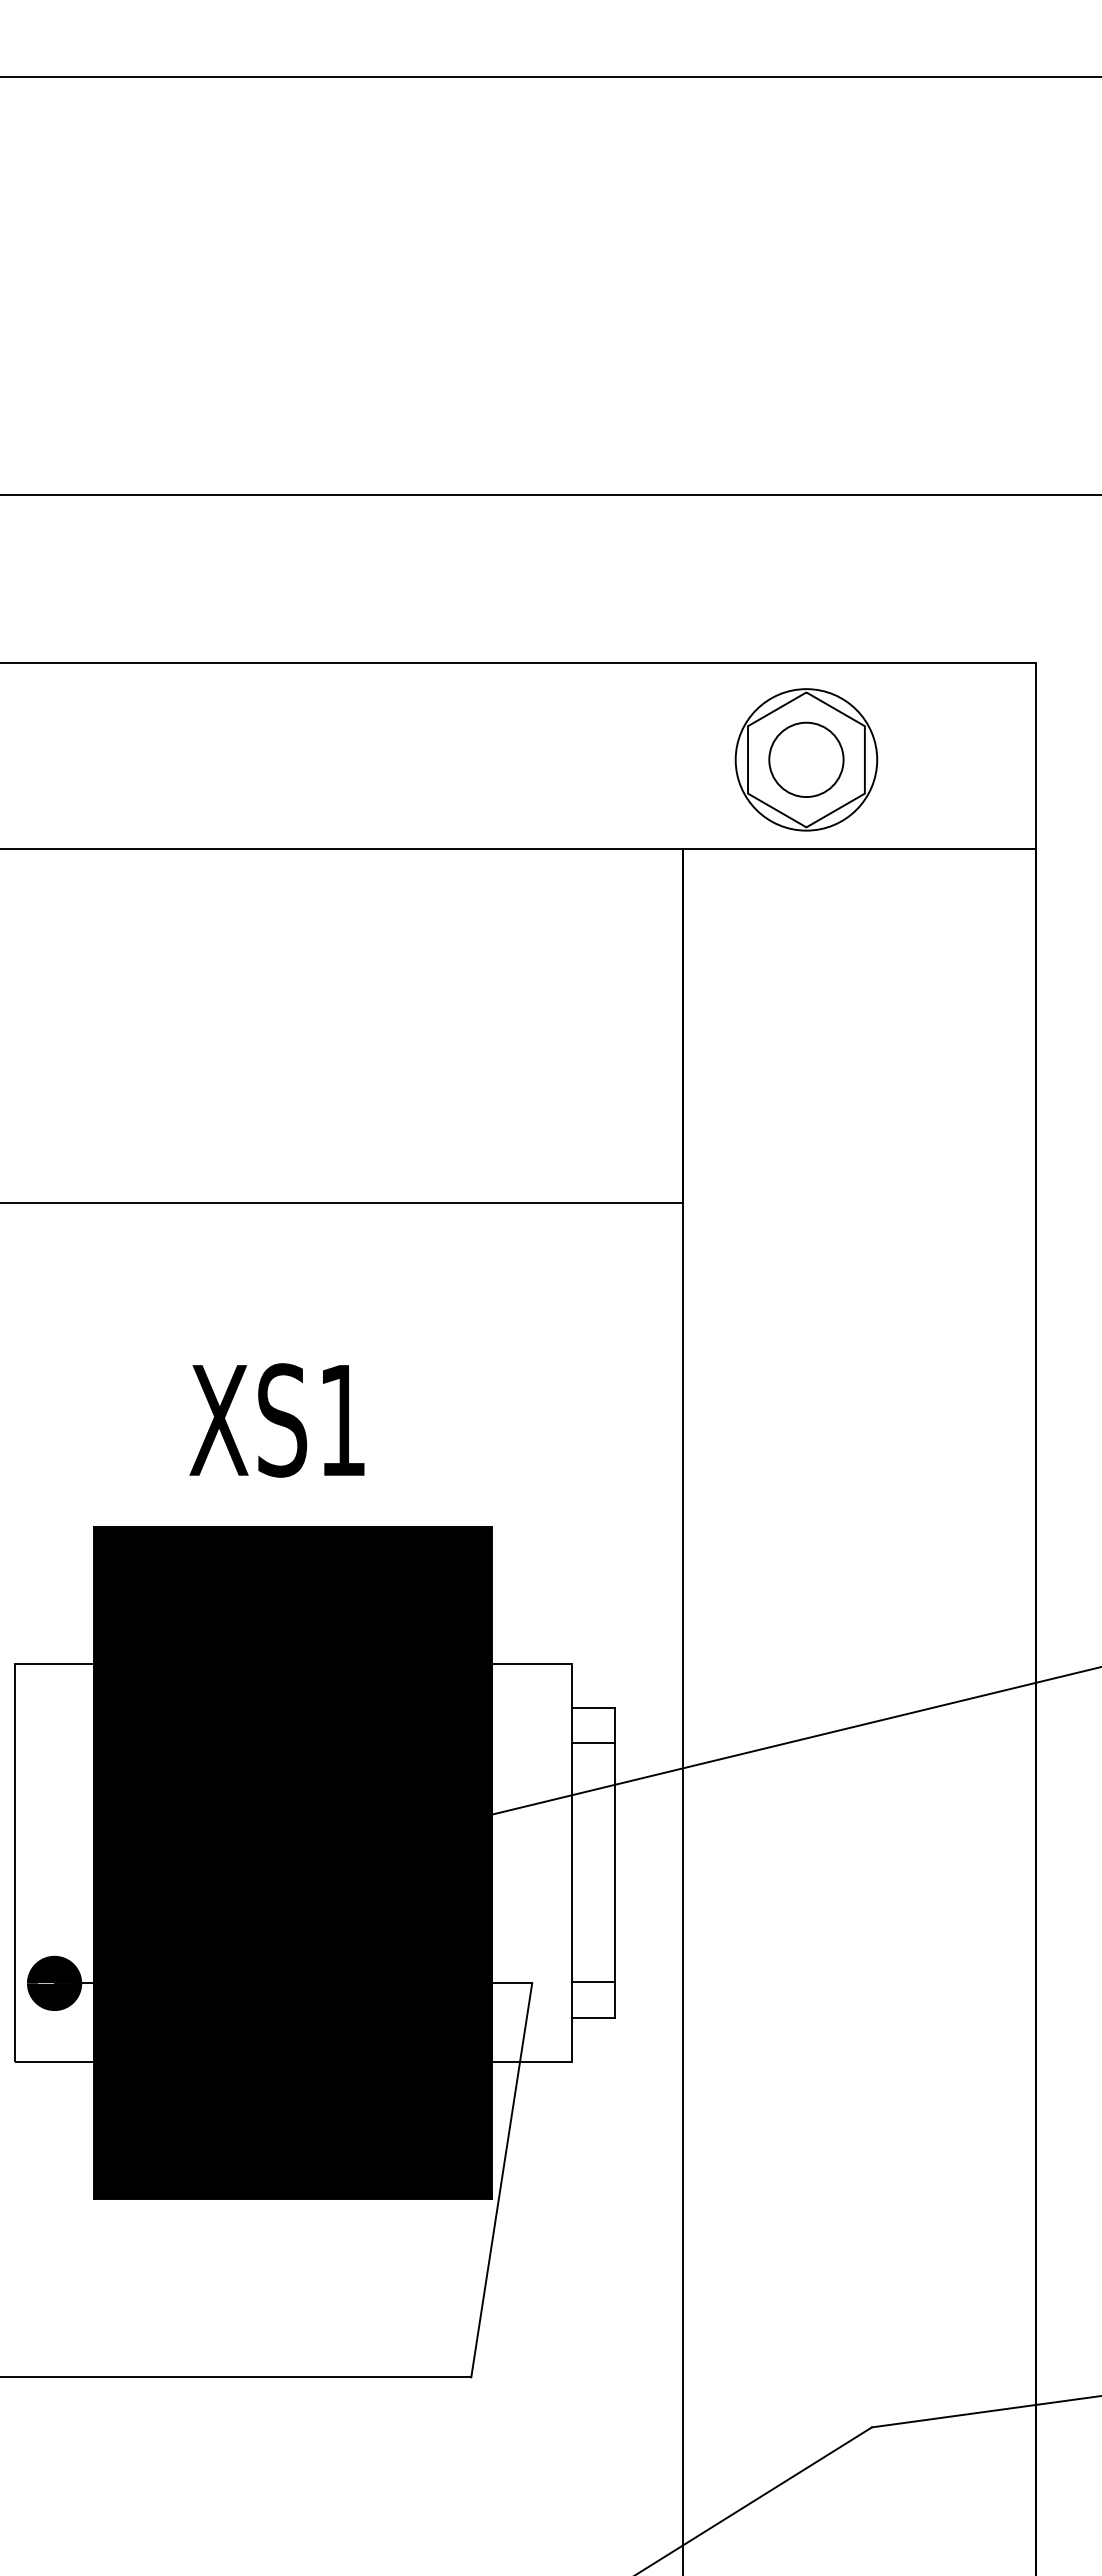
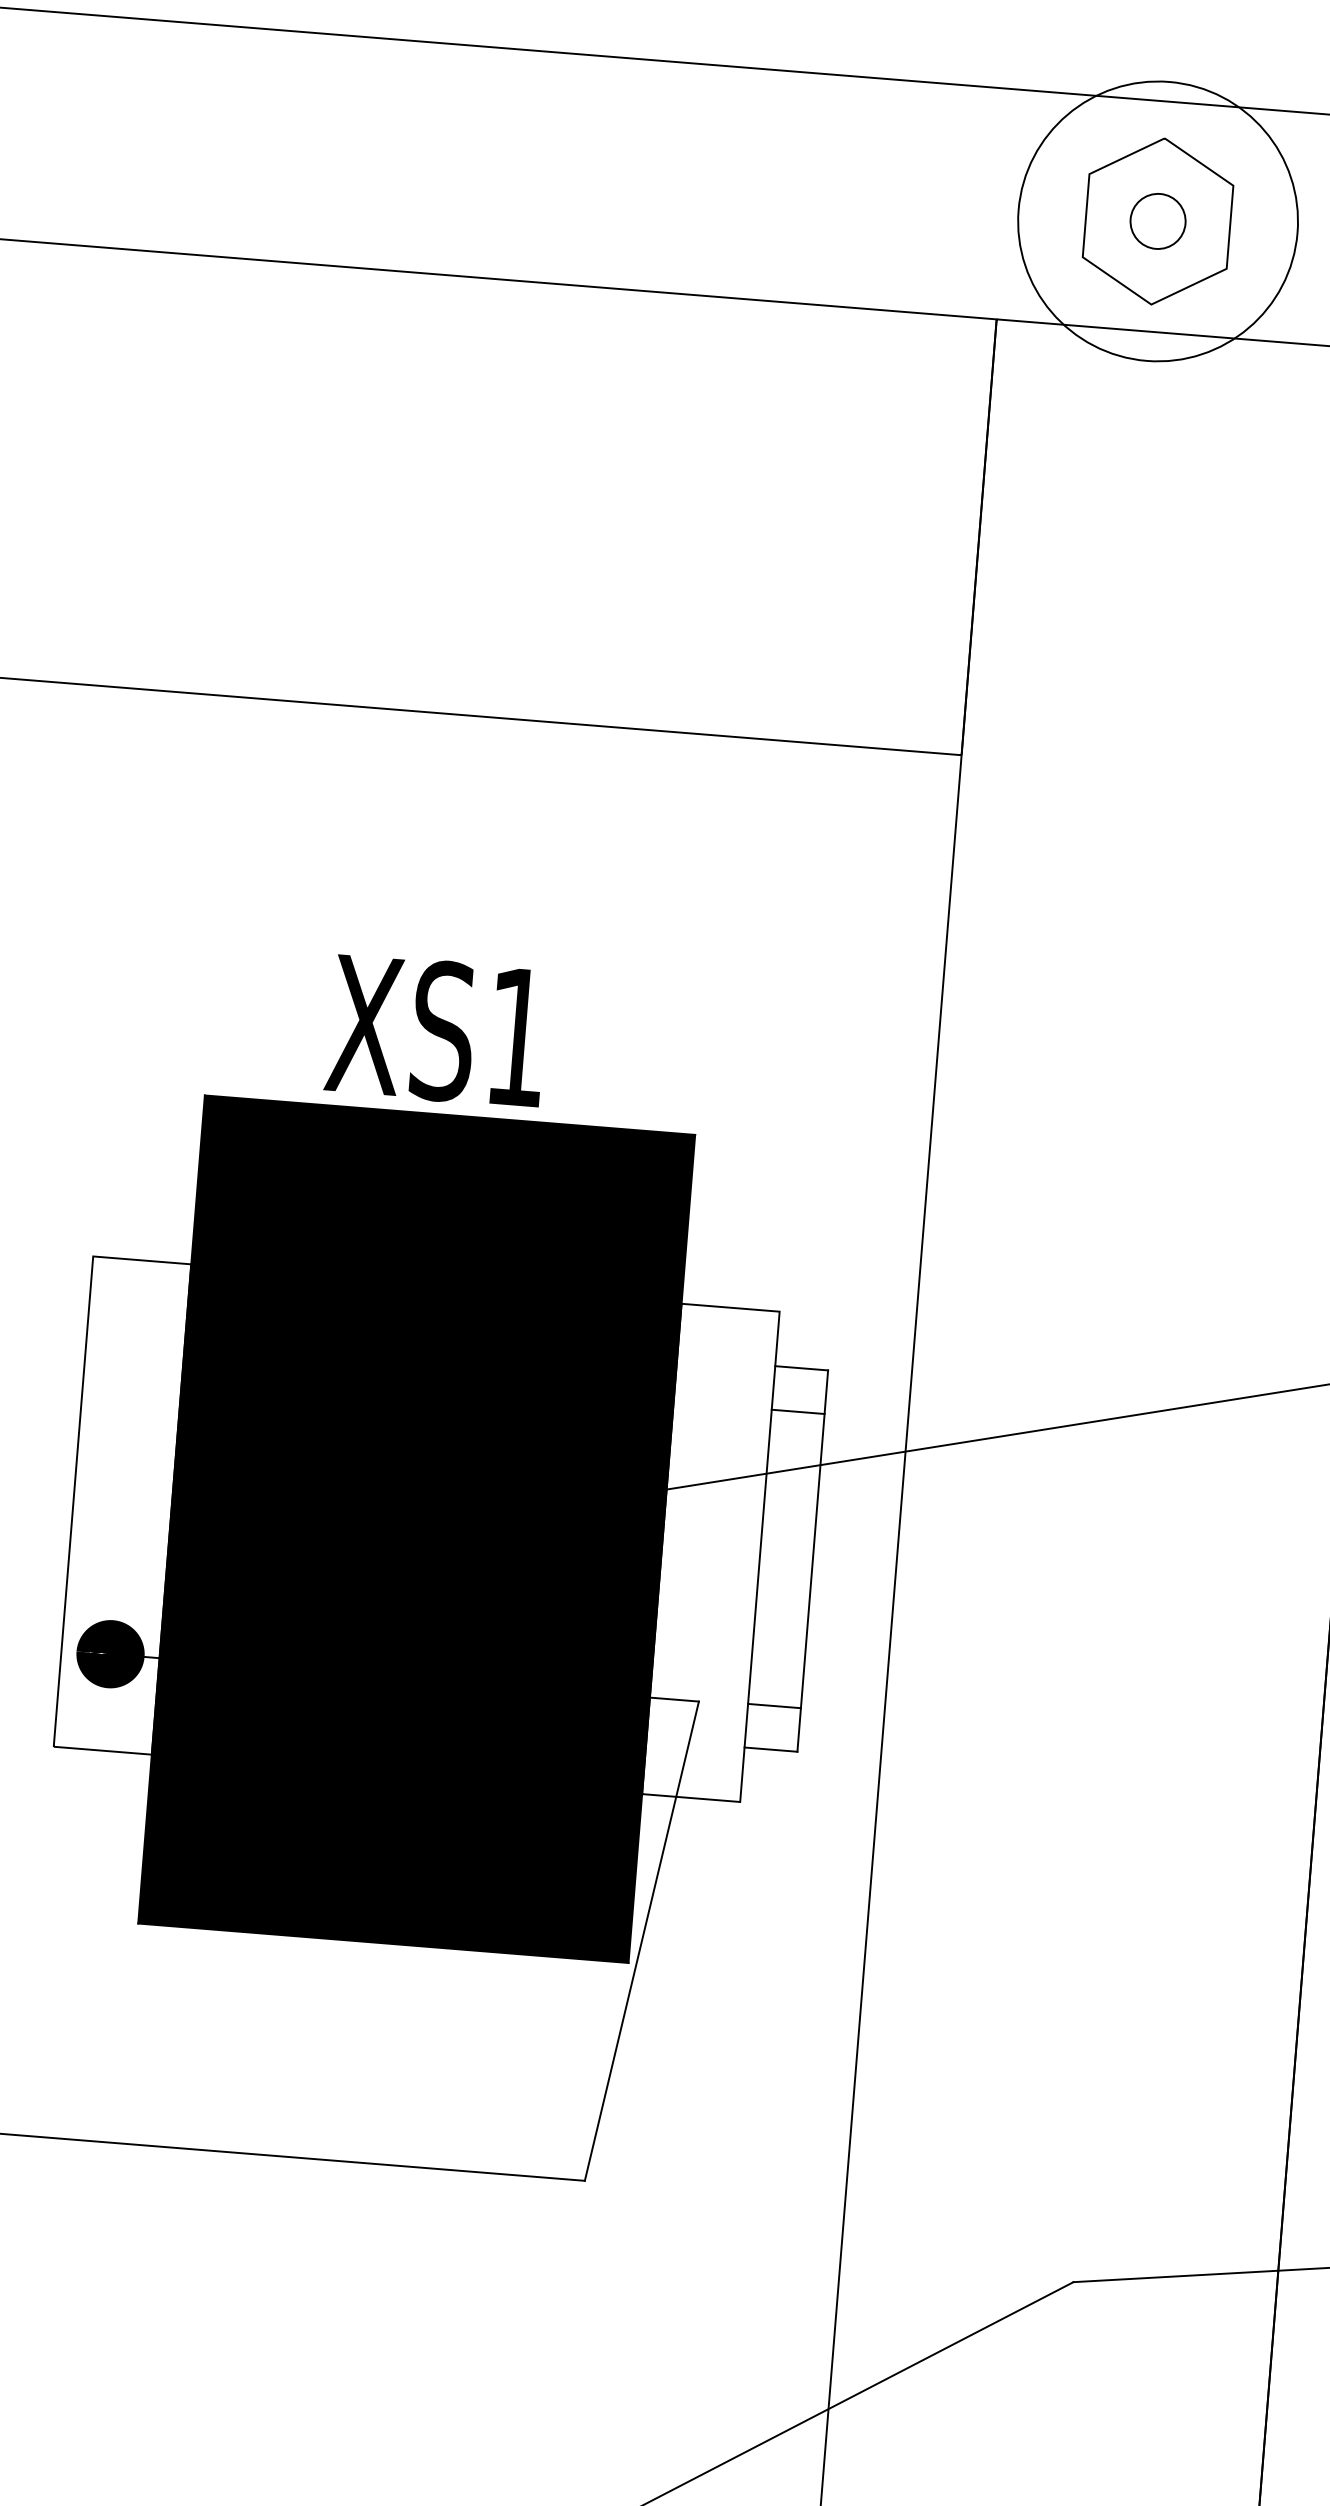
circle: (806, 759) -> (1158, 220), size x0.6
circle: (806, 759) -> (1158, 220), size x1.6
text: (276, 1420) -> (435, 1030), moved

